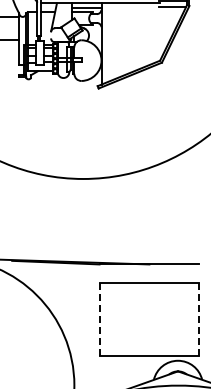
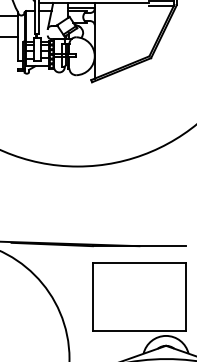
line: (99, 319) -> (92, 297), dashed -> solid
line: (199, 319) -> (186, 297), dashed -> solid

